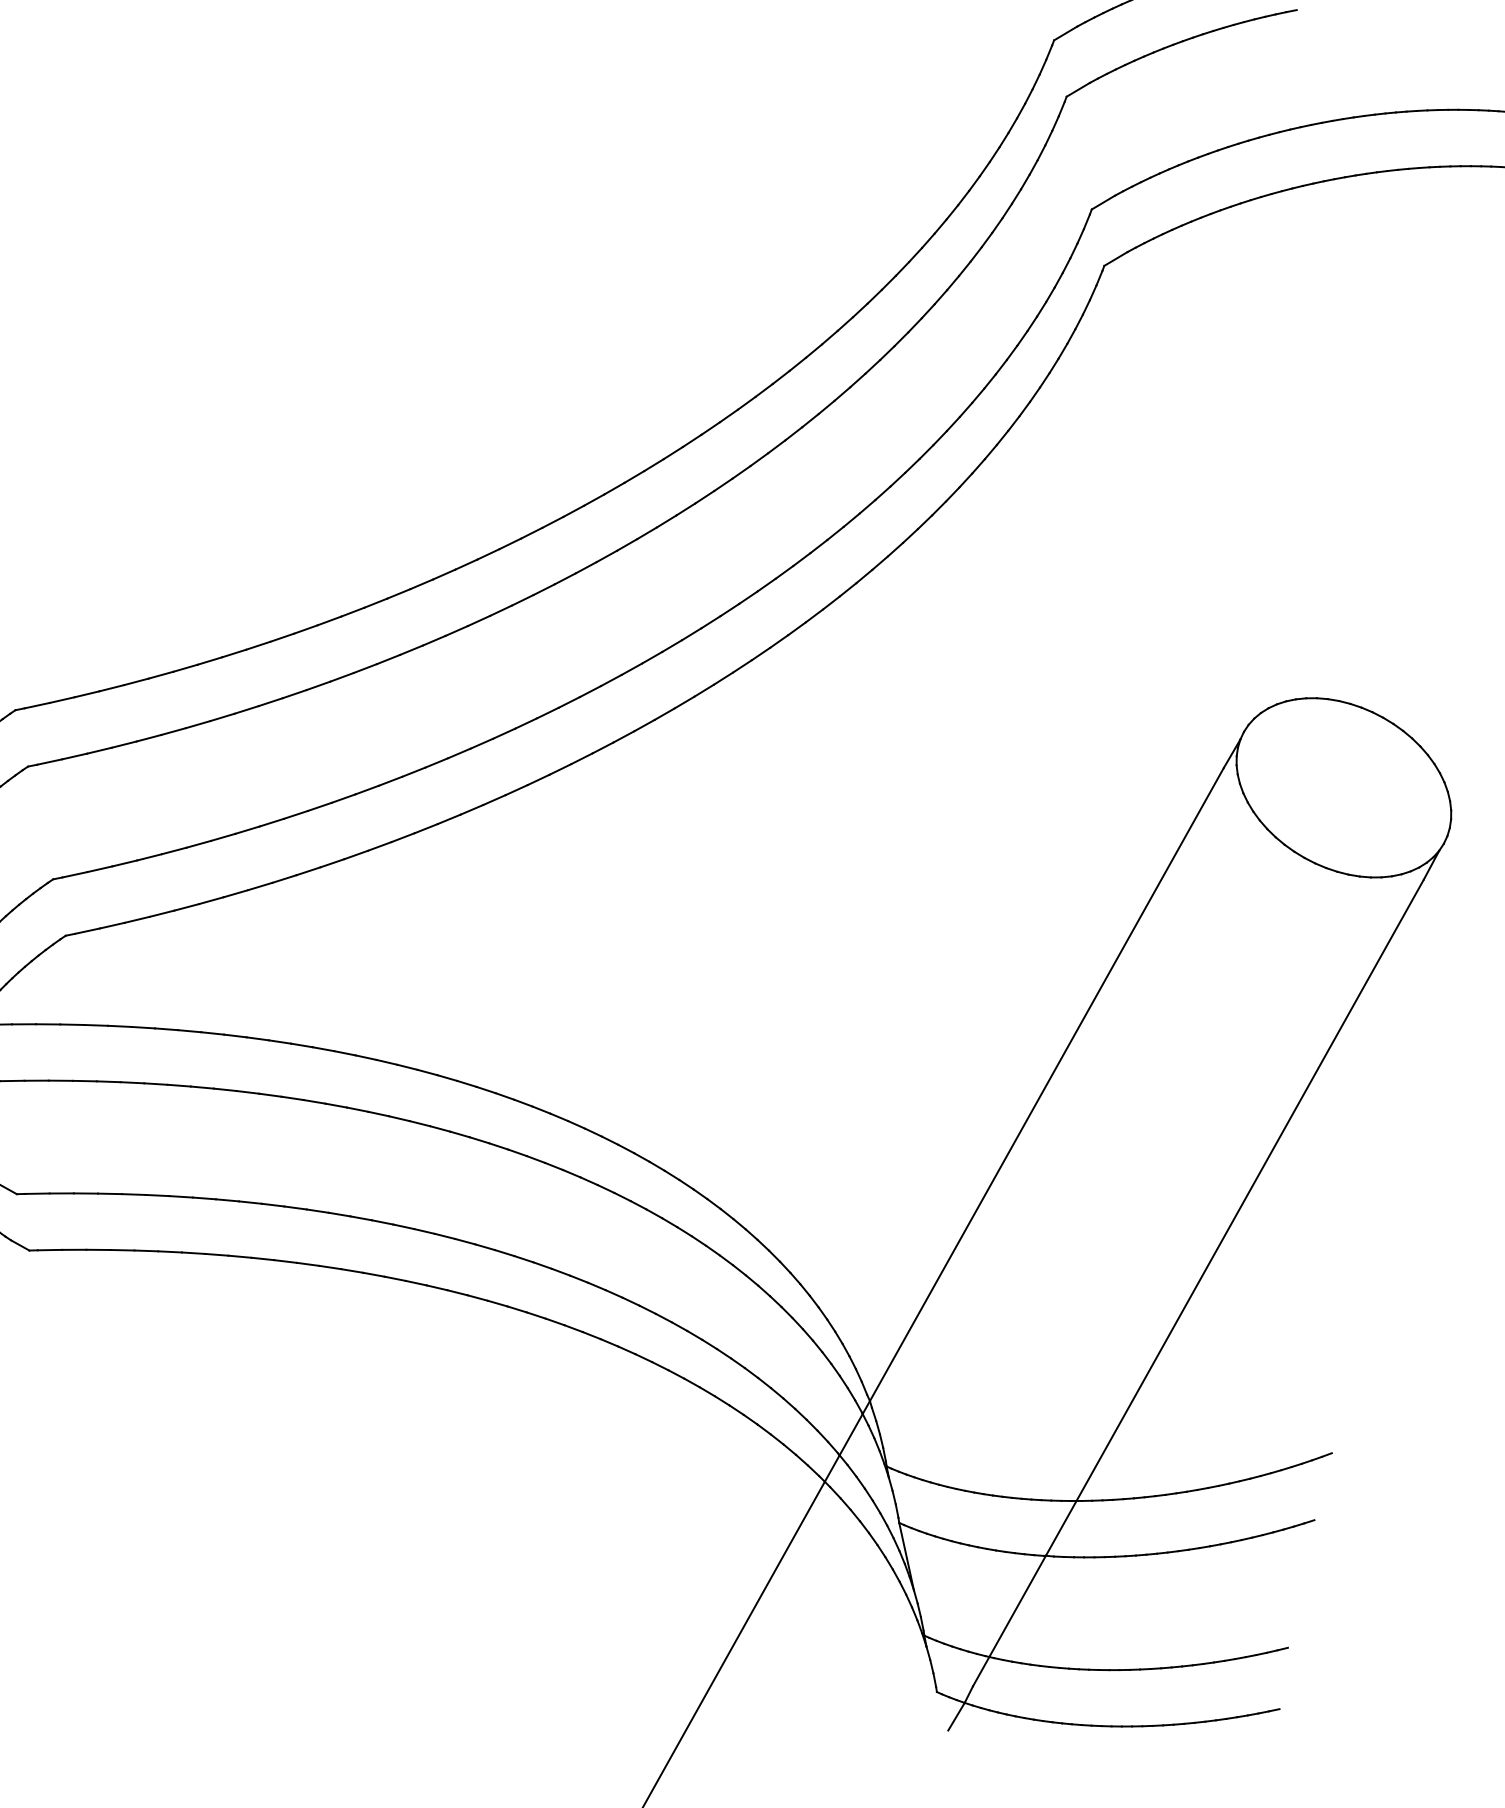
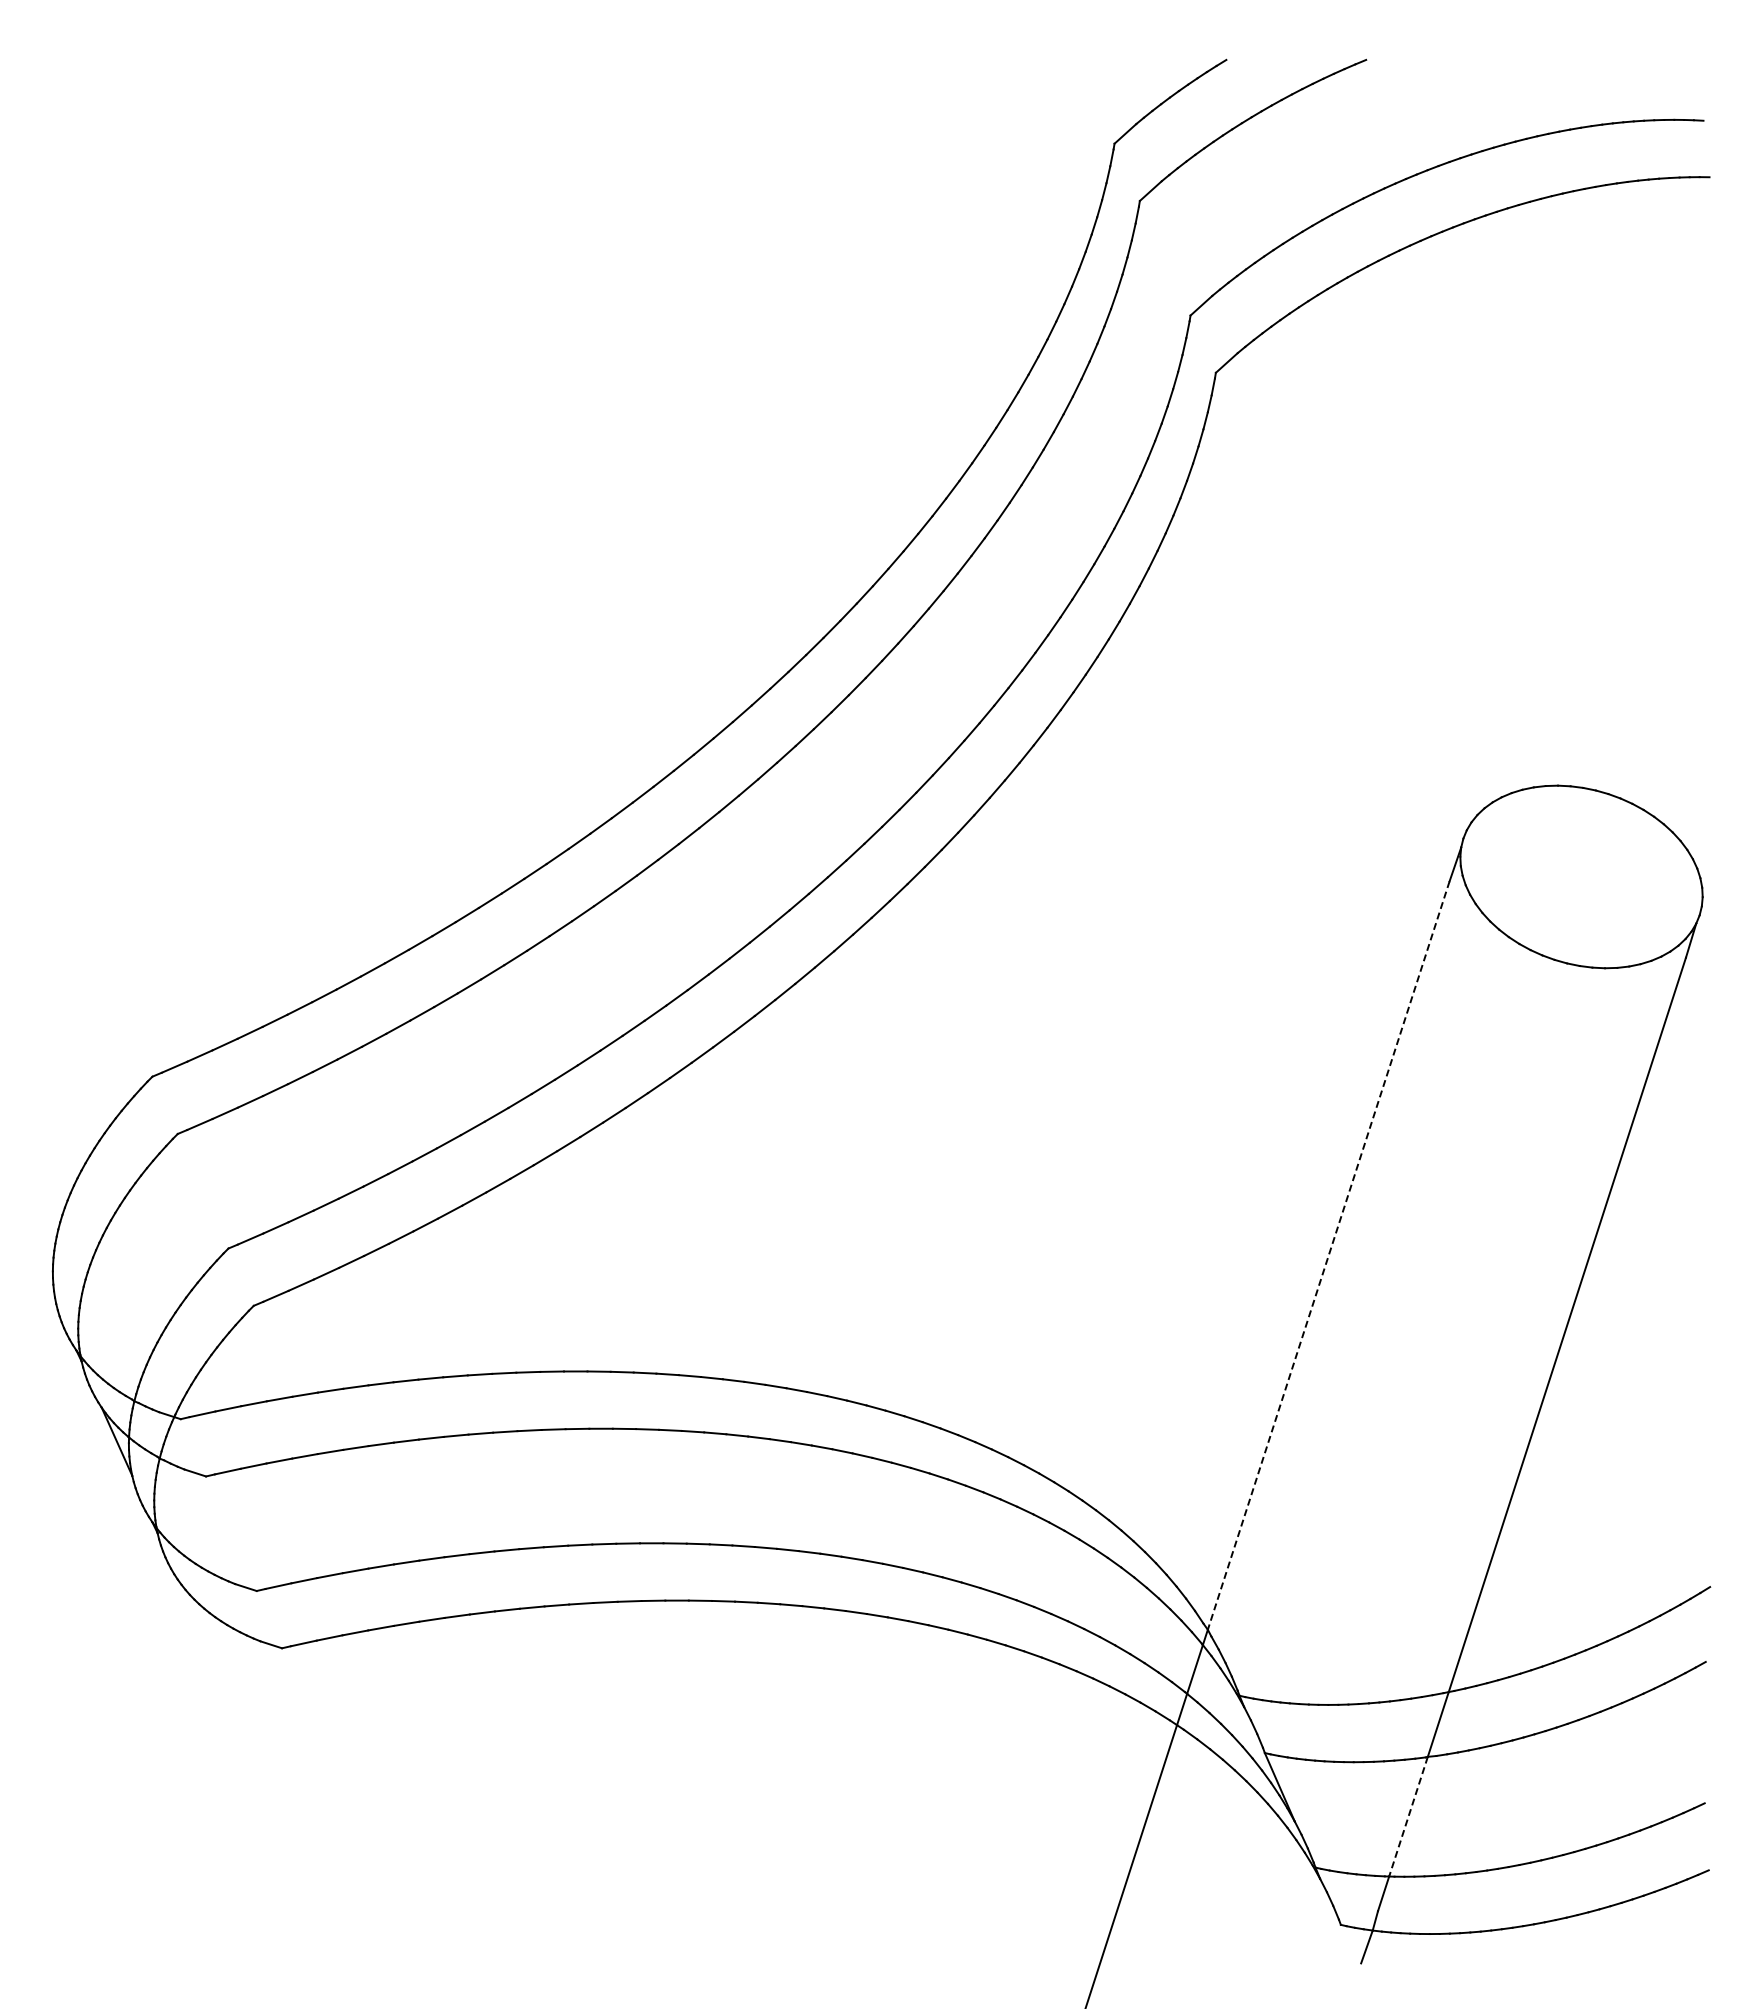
line: (1046, 1085) -> (1328, 1256), solid -> dashed
line: (1017, 1606) -> (1408, 1816), solid -> dashed

